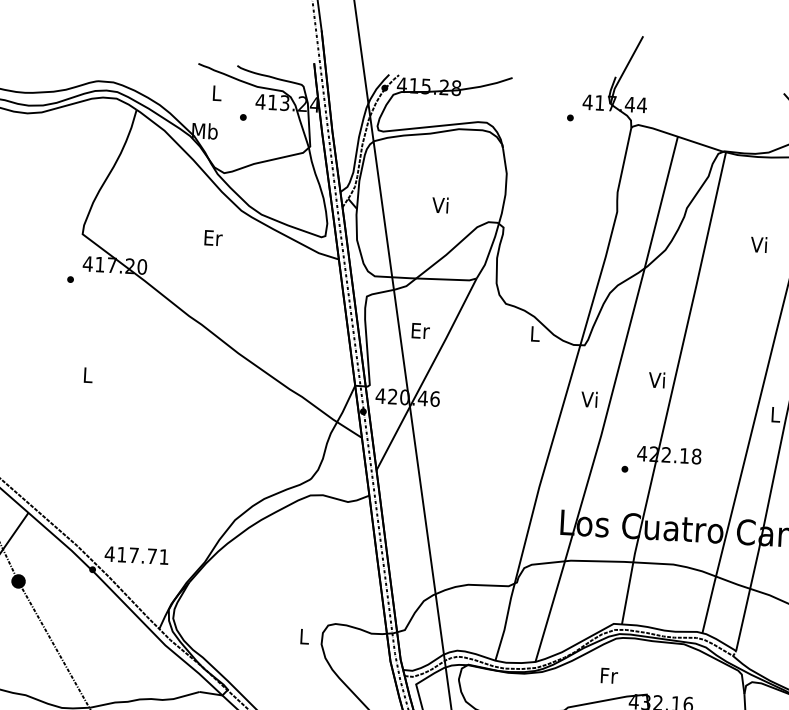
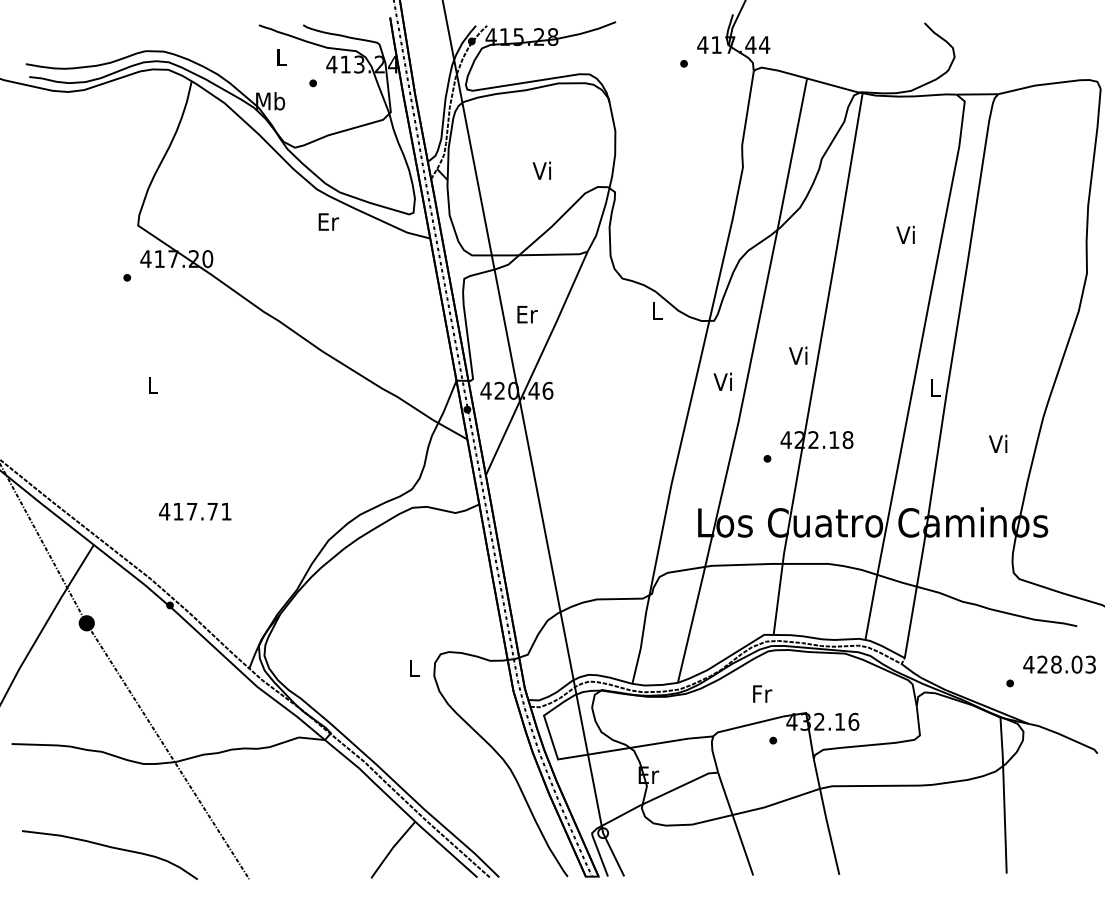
text: (213, 237) -> (328, 221), moved
text: (758, 244) -> (905, 234), moved
text: (136, 555) -> (195, 511), moved

